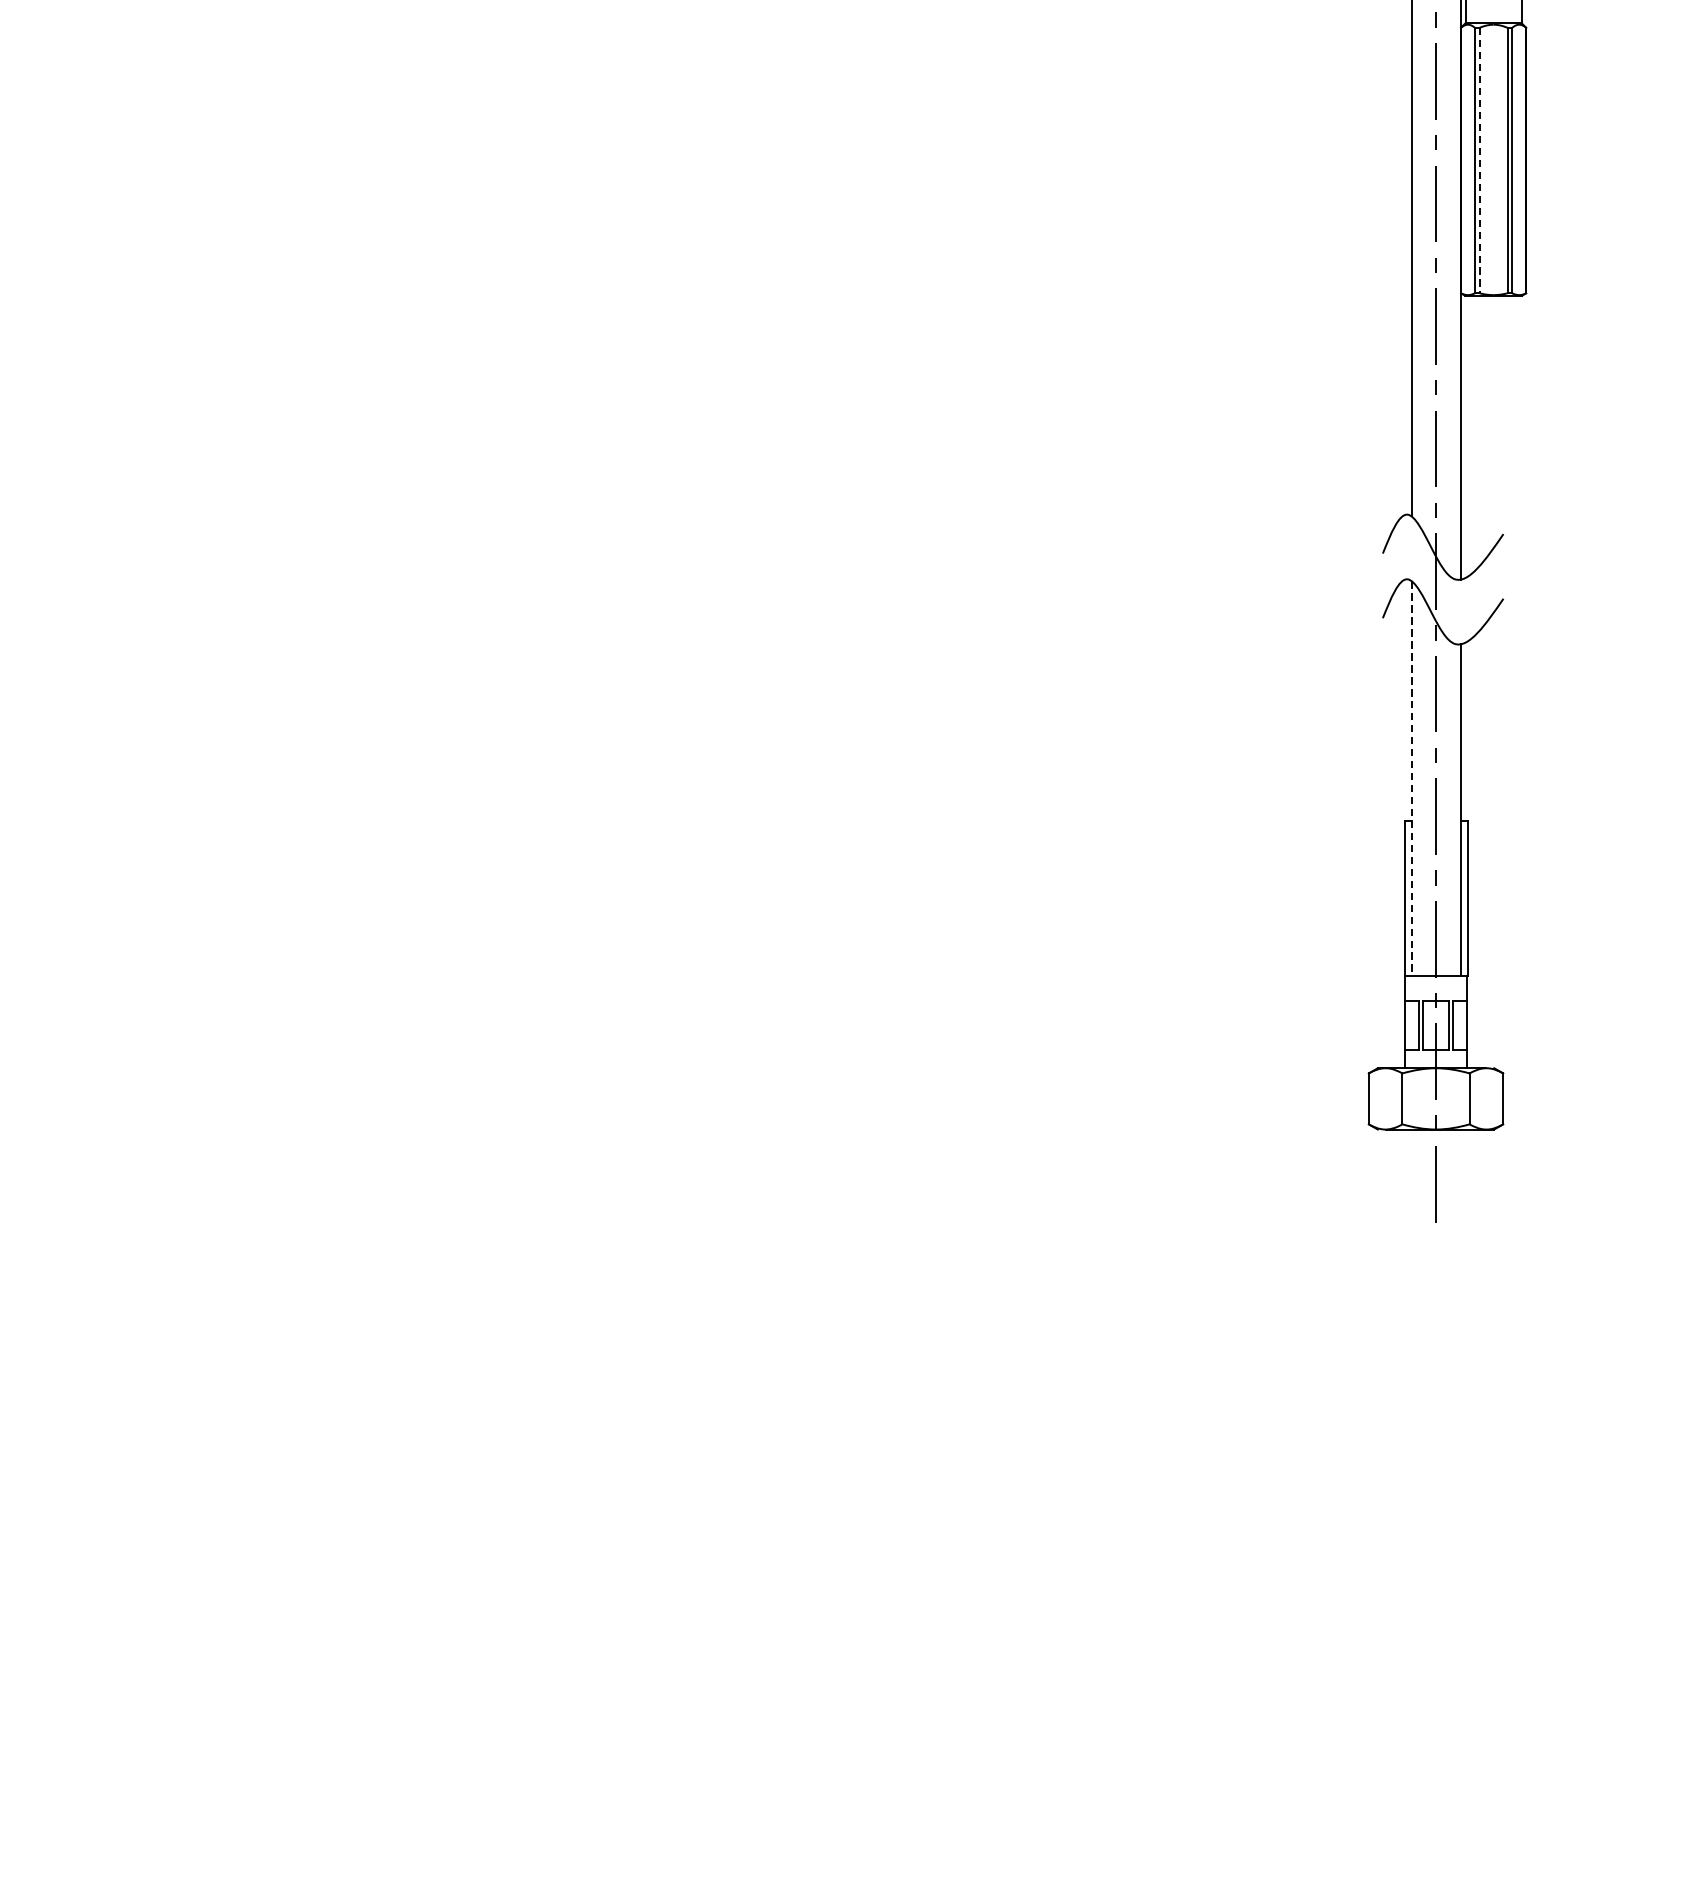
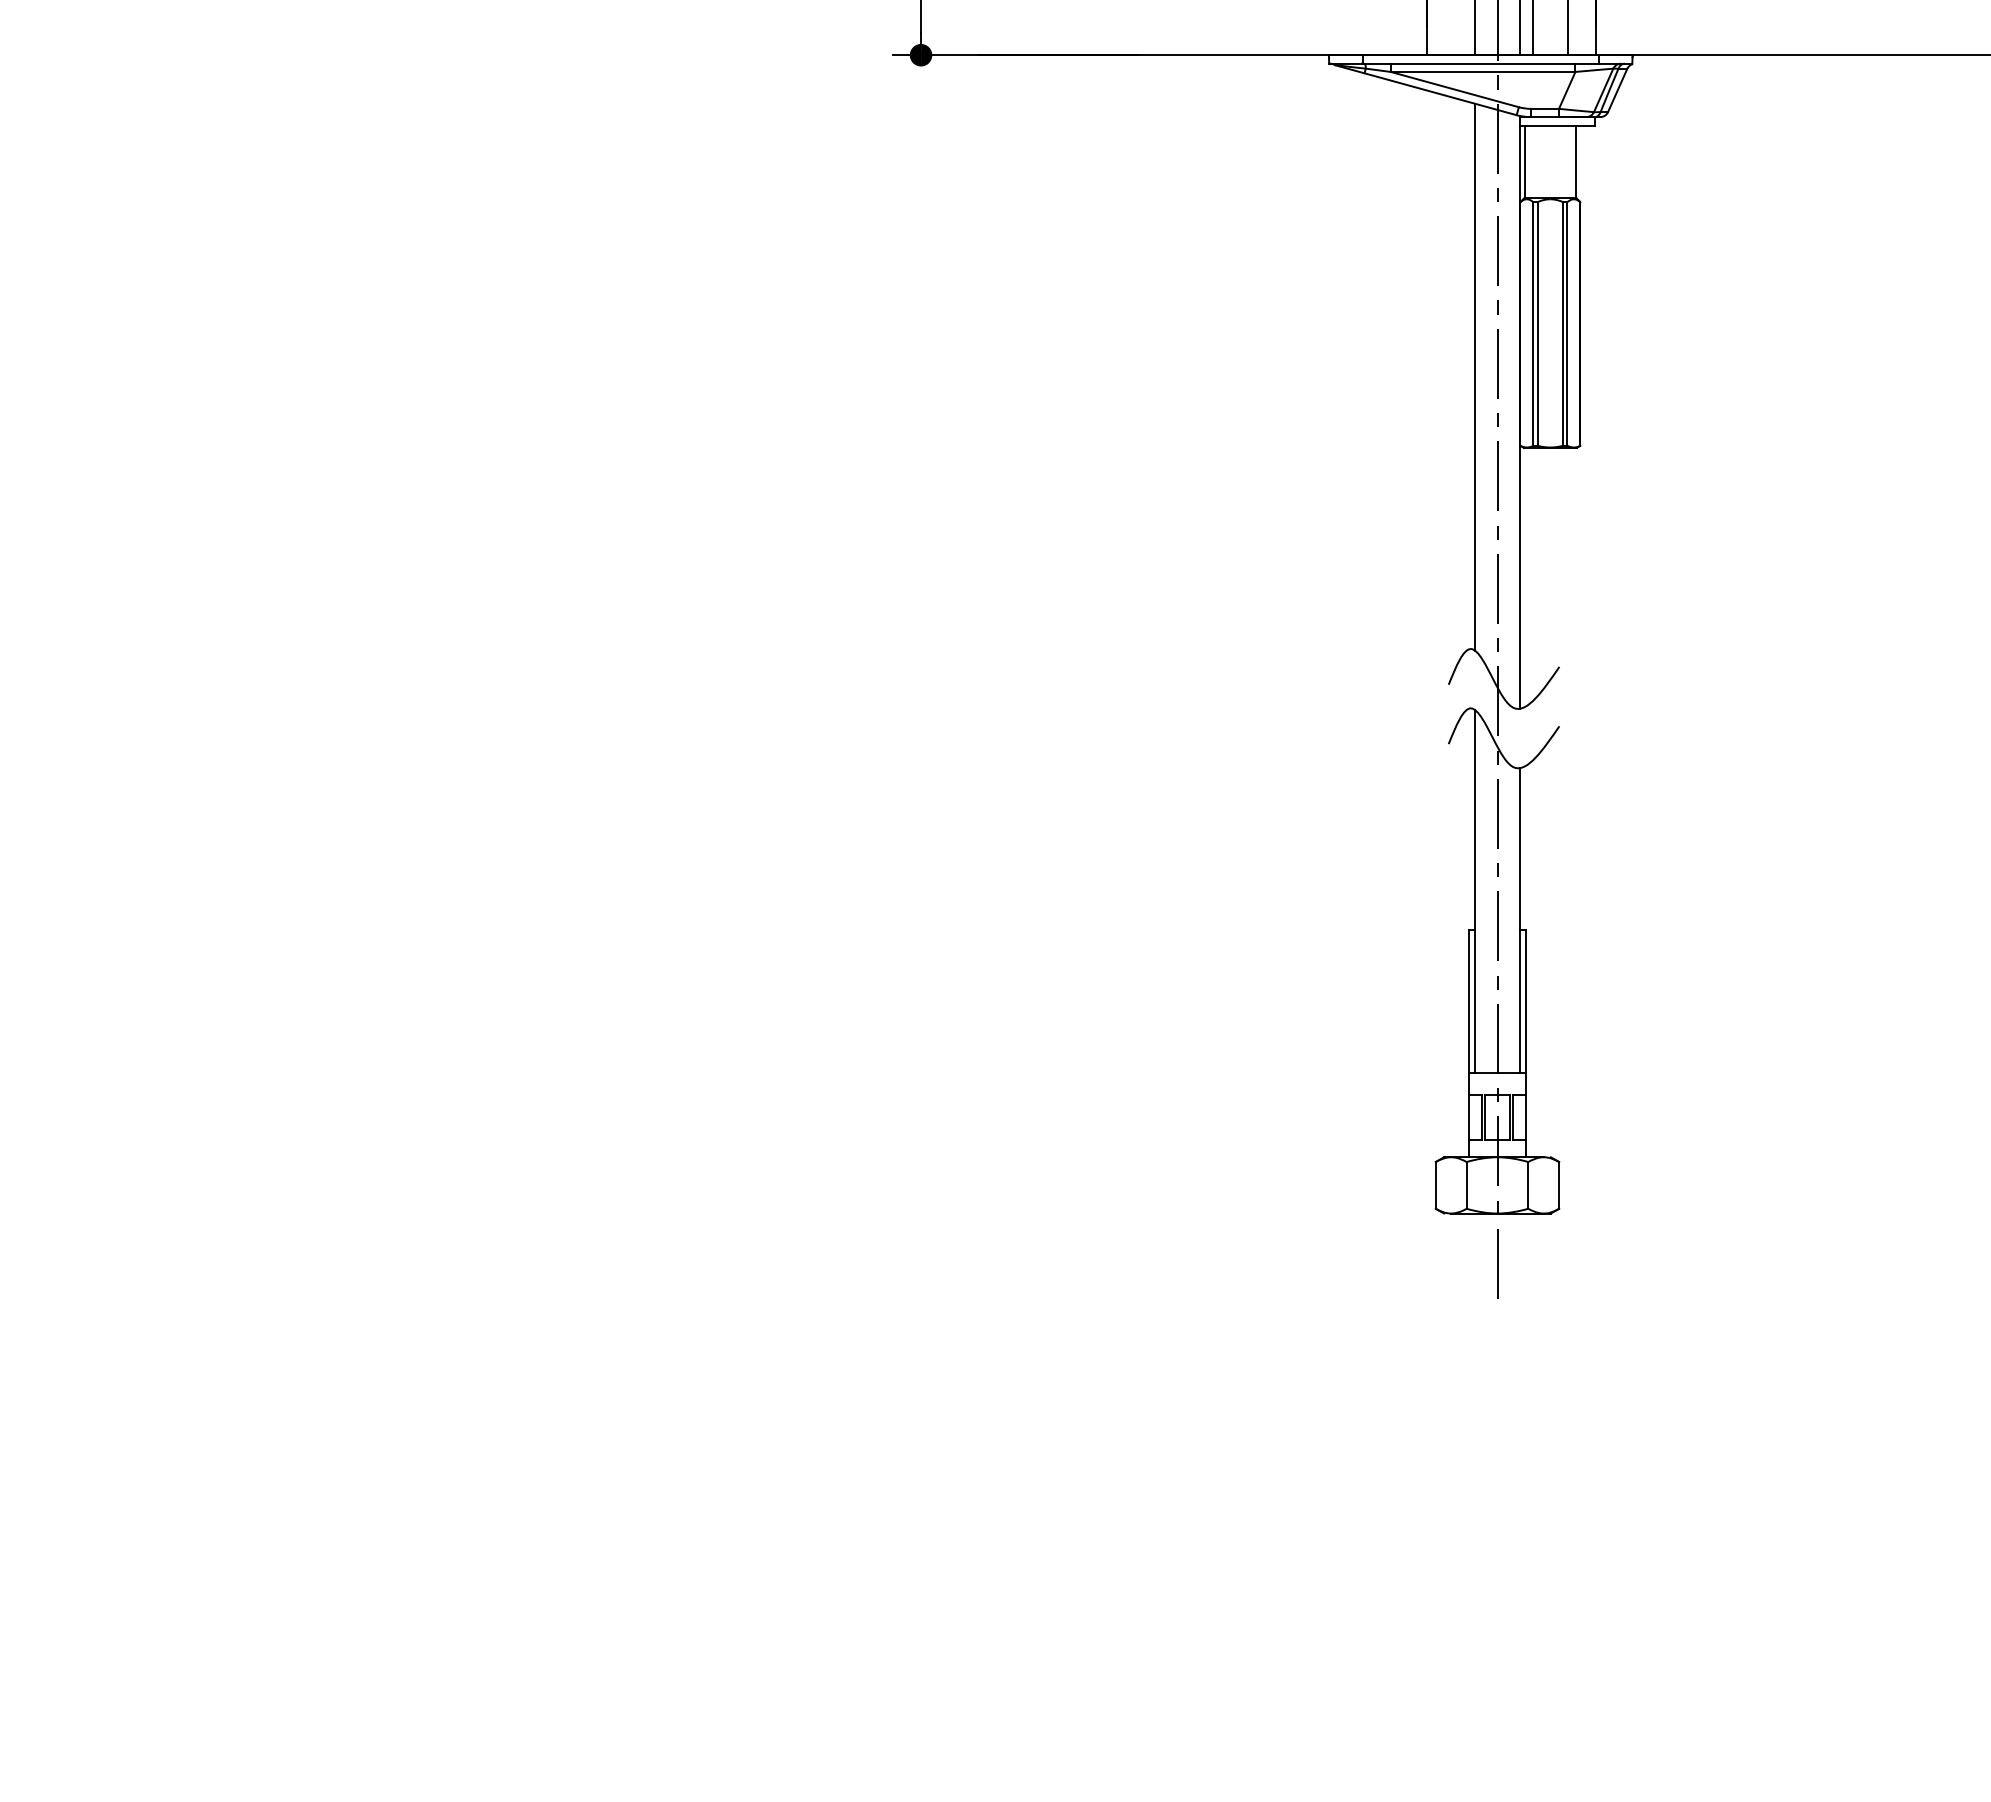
line: (1479, 161) -> (1537, 324), dashed -> solid
line: (1410, 778) -> (1474, 891), dashed -> solid

